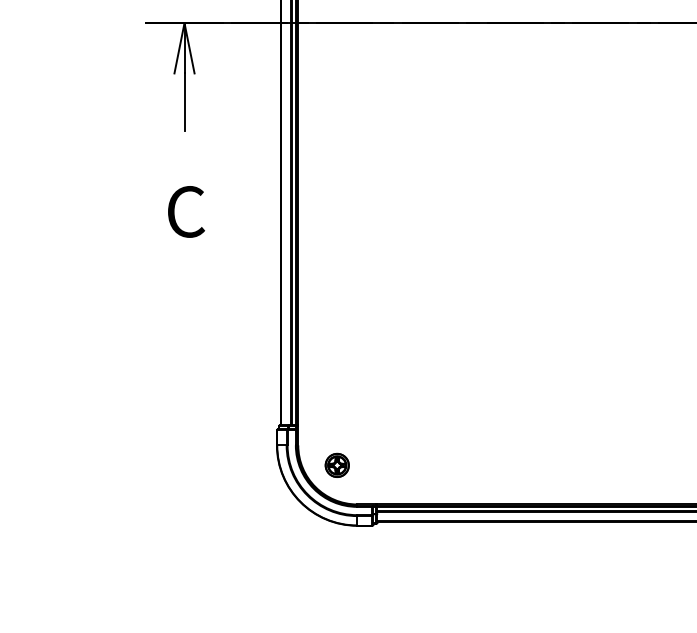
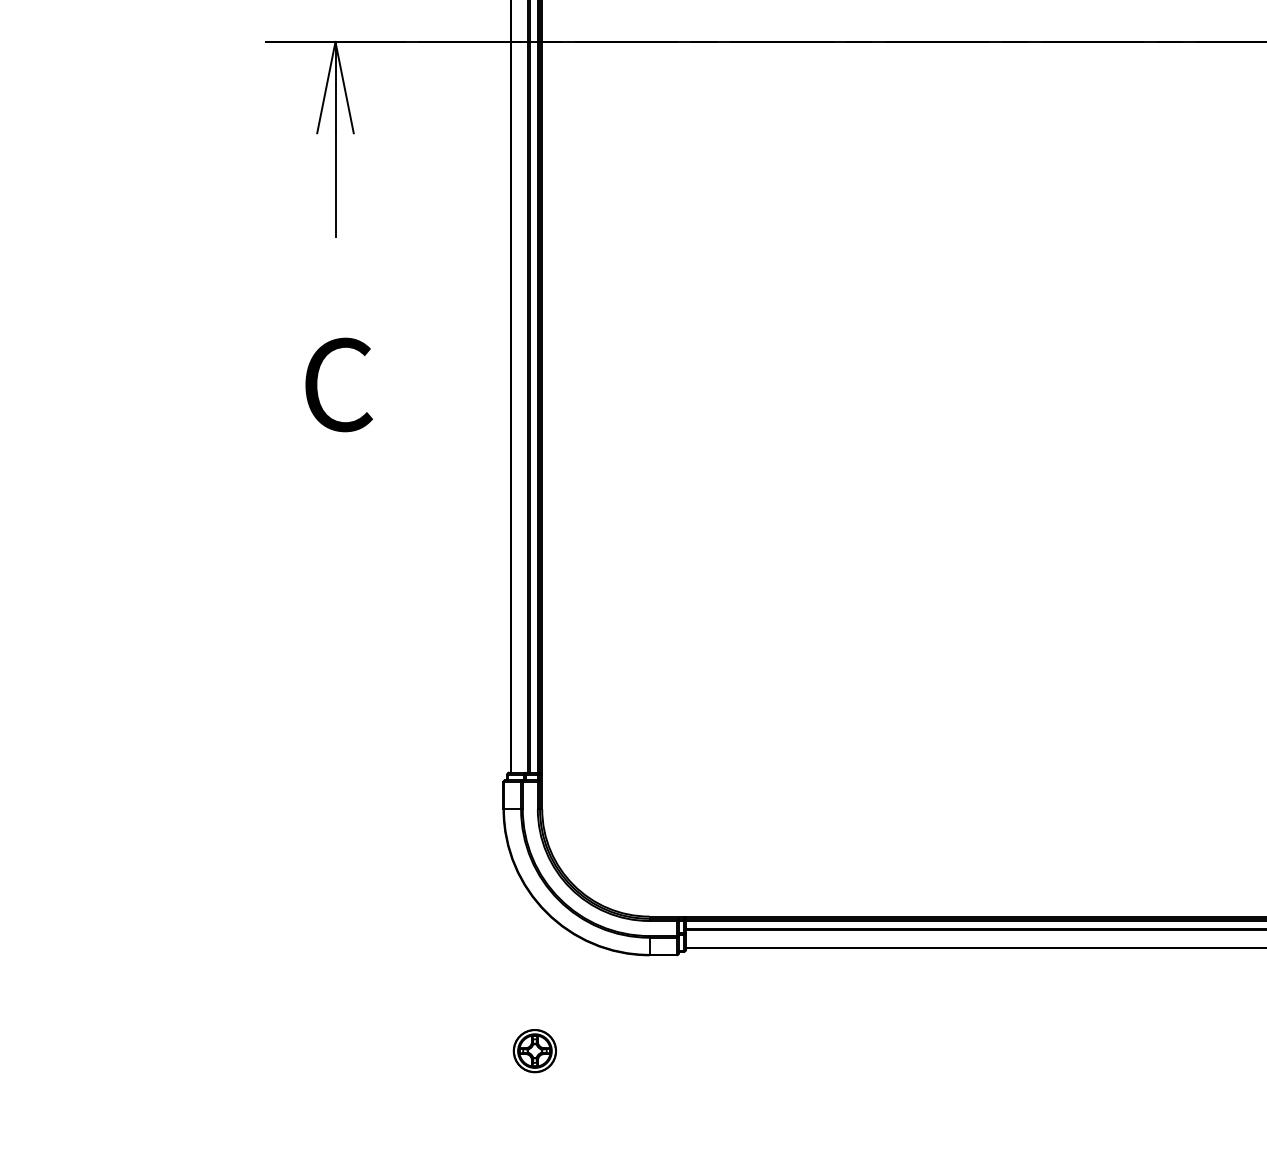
part: (336, 464) -> (533, 1049), moved

